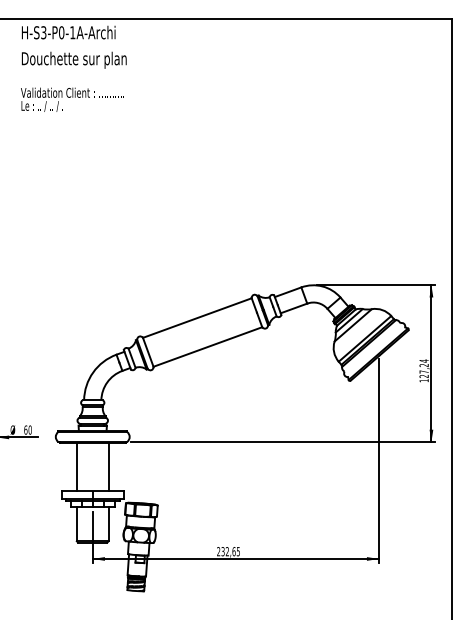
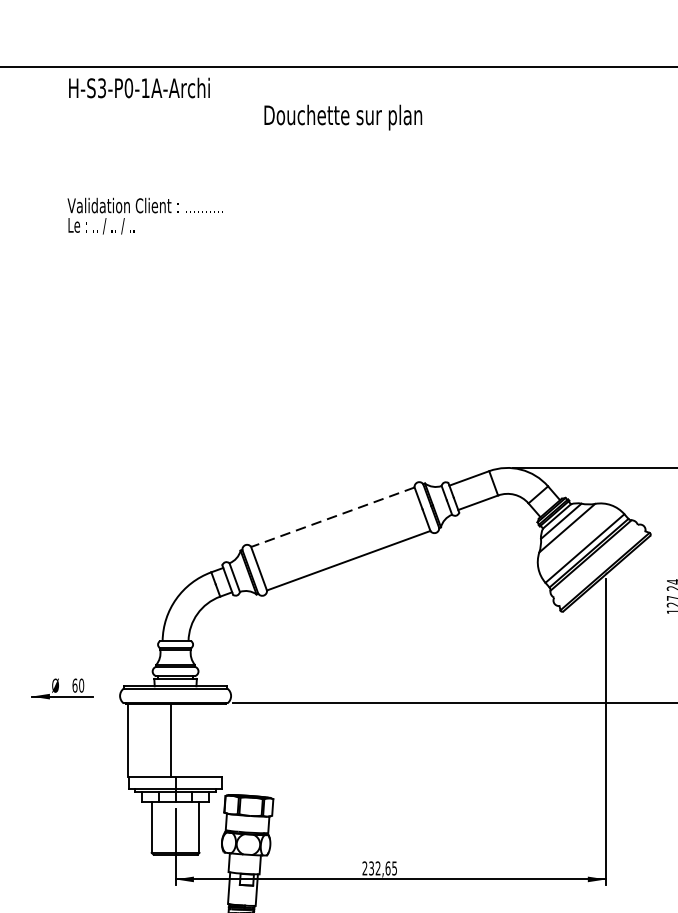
text: (73, 59) -> (342, 116), moved
text: (72, 99) -> (145, 215), moved
line: (197, 318) -> (333, 517), solid -> dashed
line: (76, 466) -> (127, 740), moved
line: (108, 466) -> (170, 740), moved

